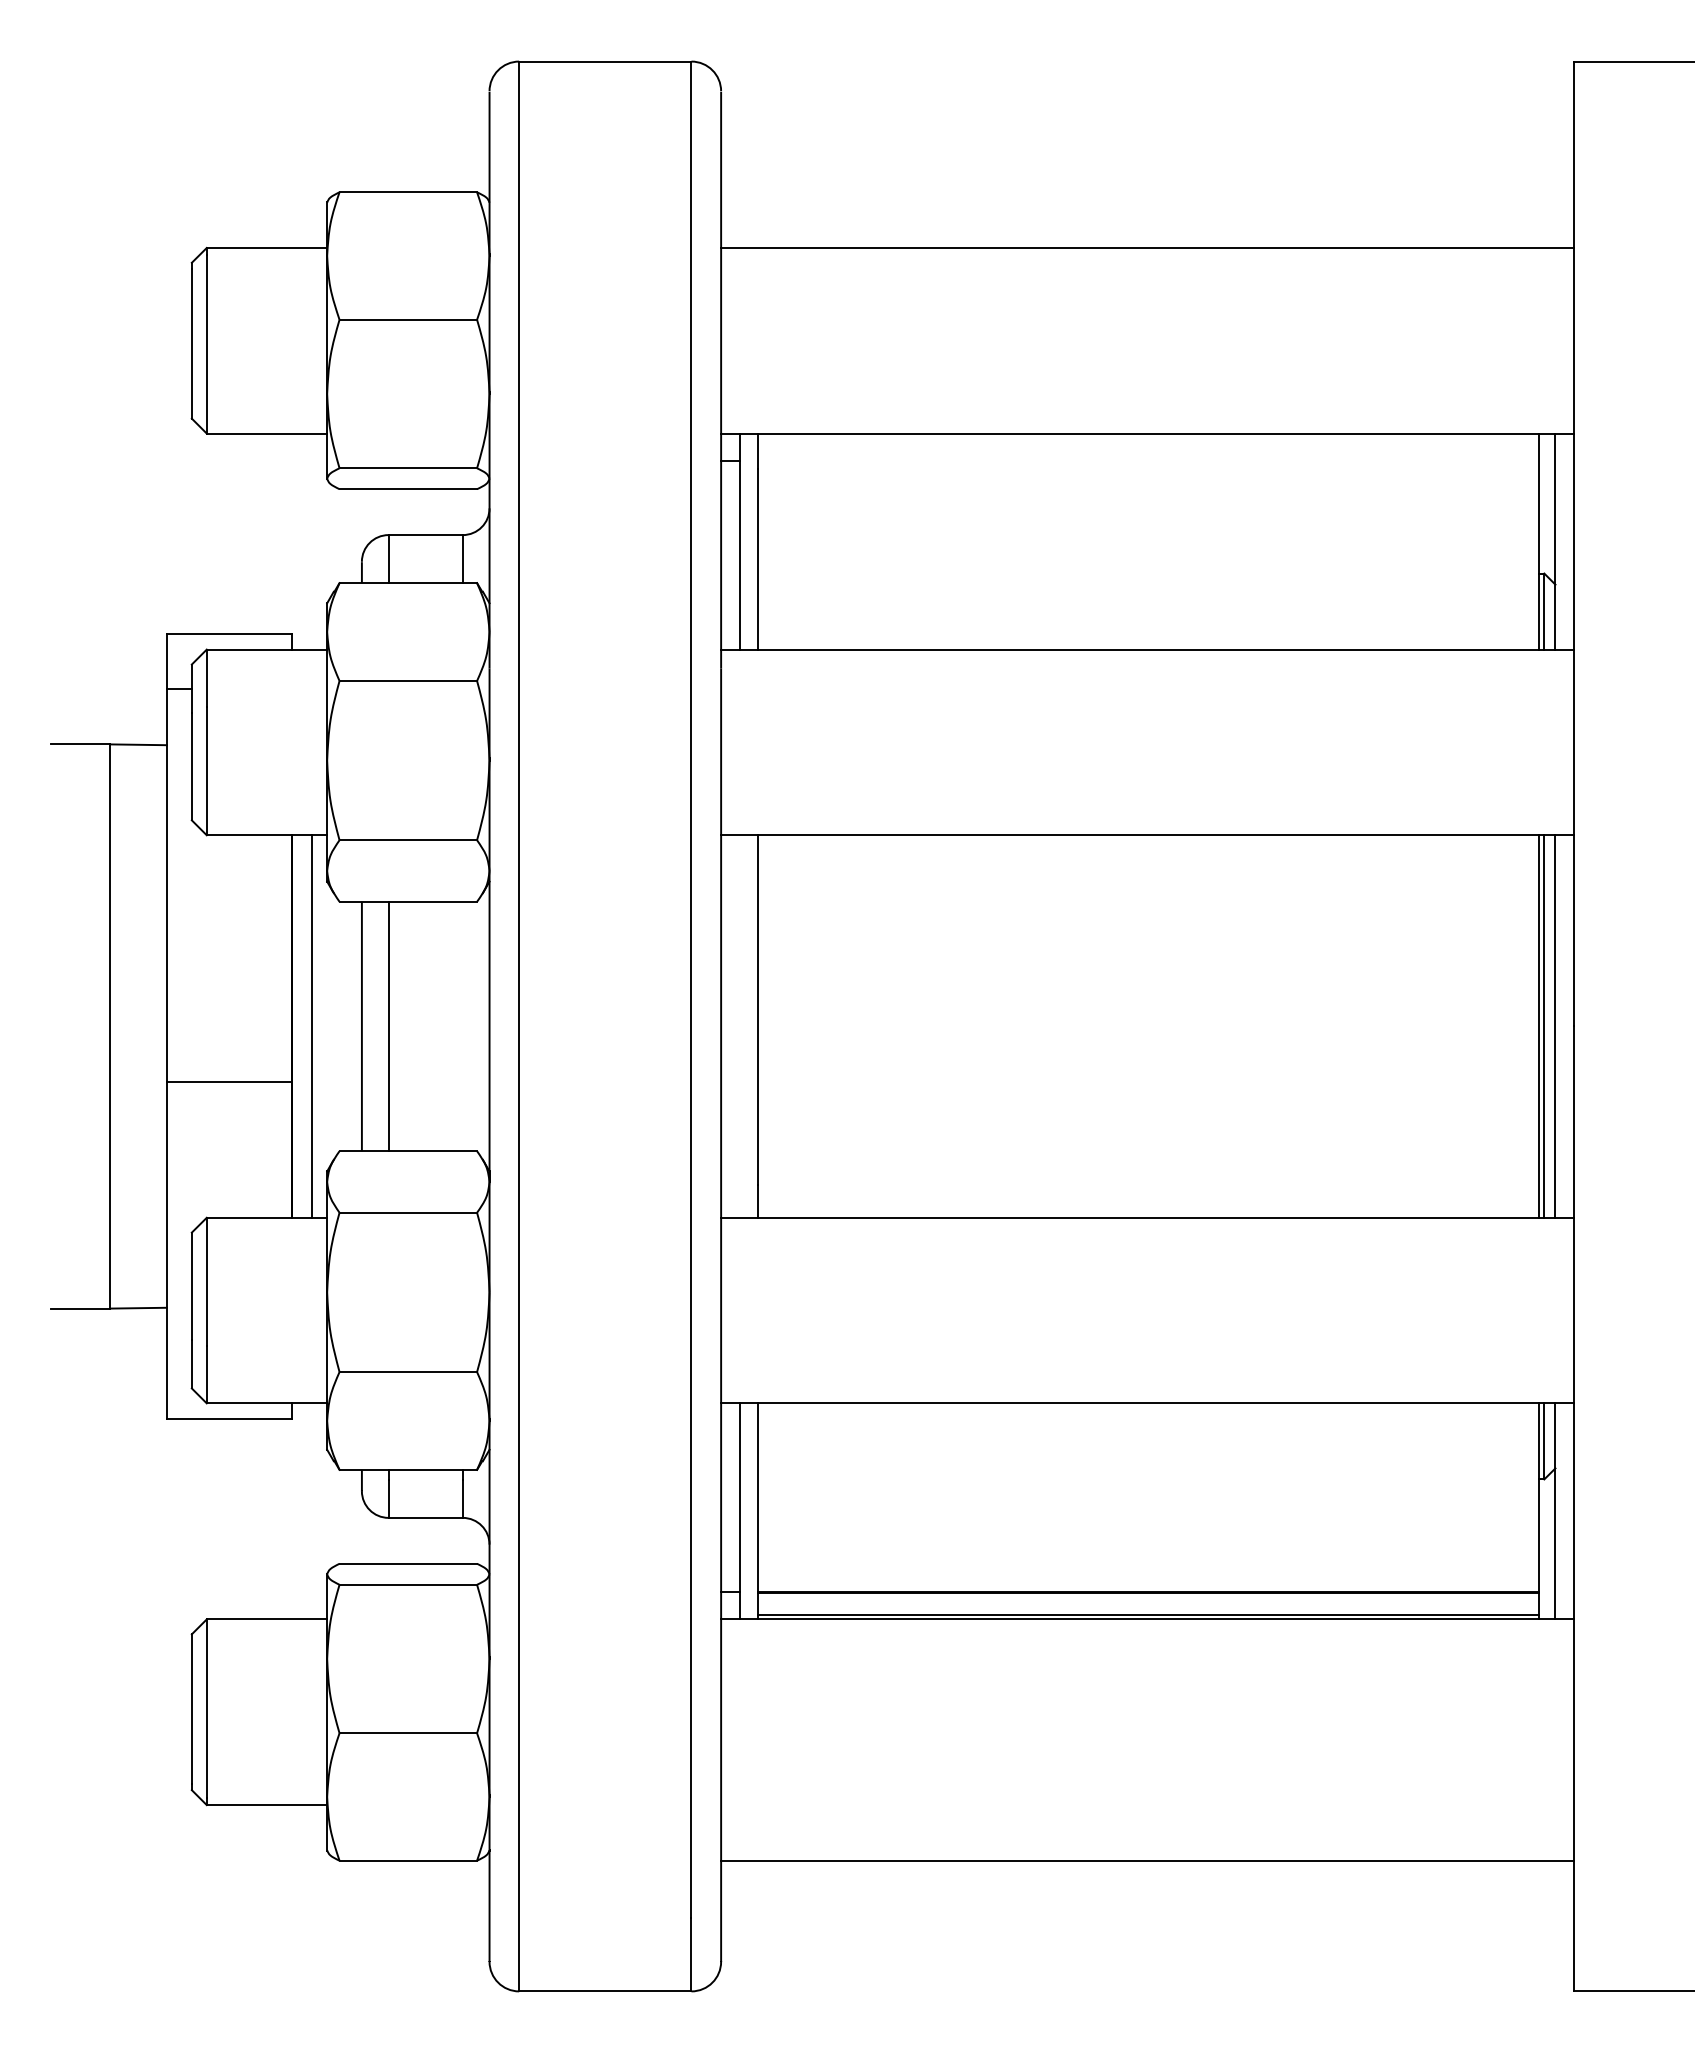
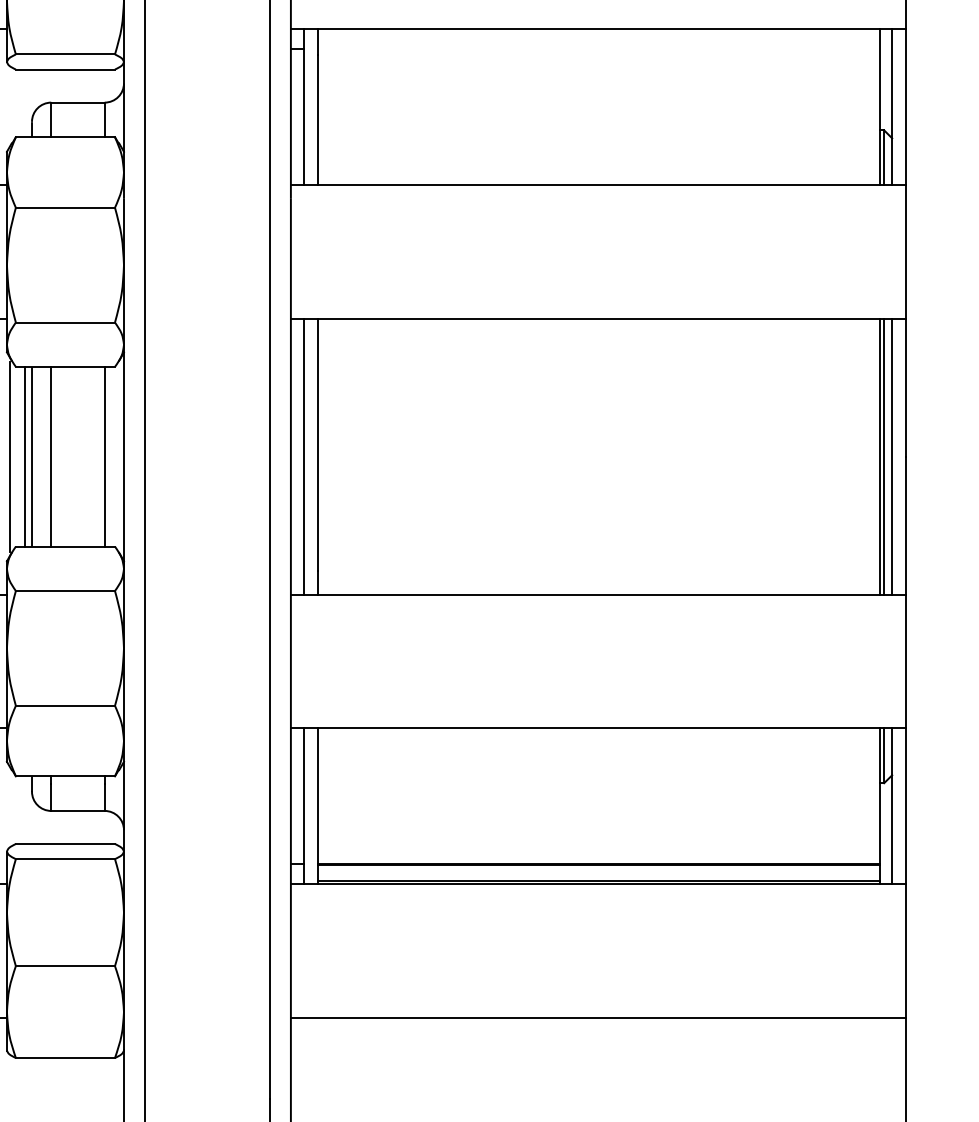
line: (331, 1026) -> (10, 456), added
line: (351, 1026) -> (24, 456), added
line: (462, 1026) -> (104, 456), added
line: (739, 1026) -> (304, 456), added
line: (1147, 1861) -> (598, 1018), moved

